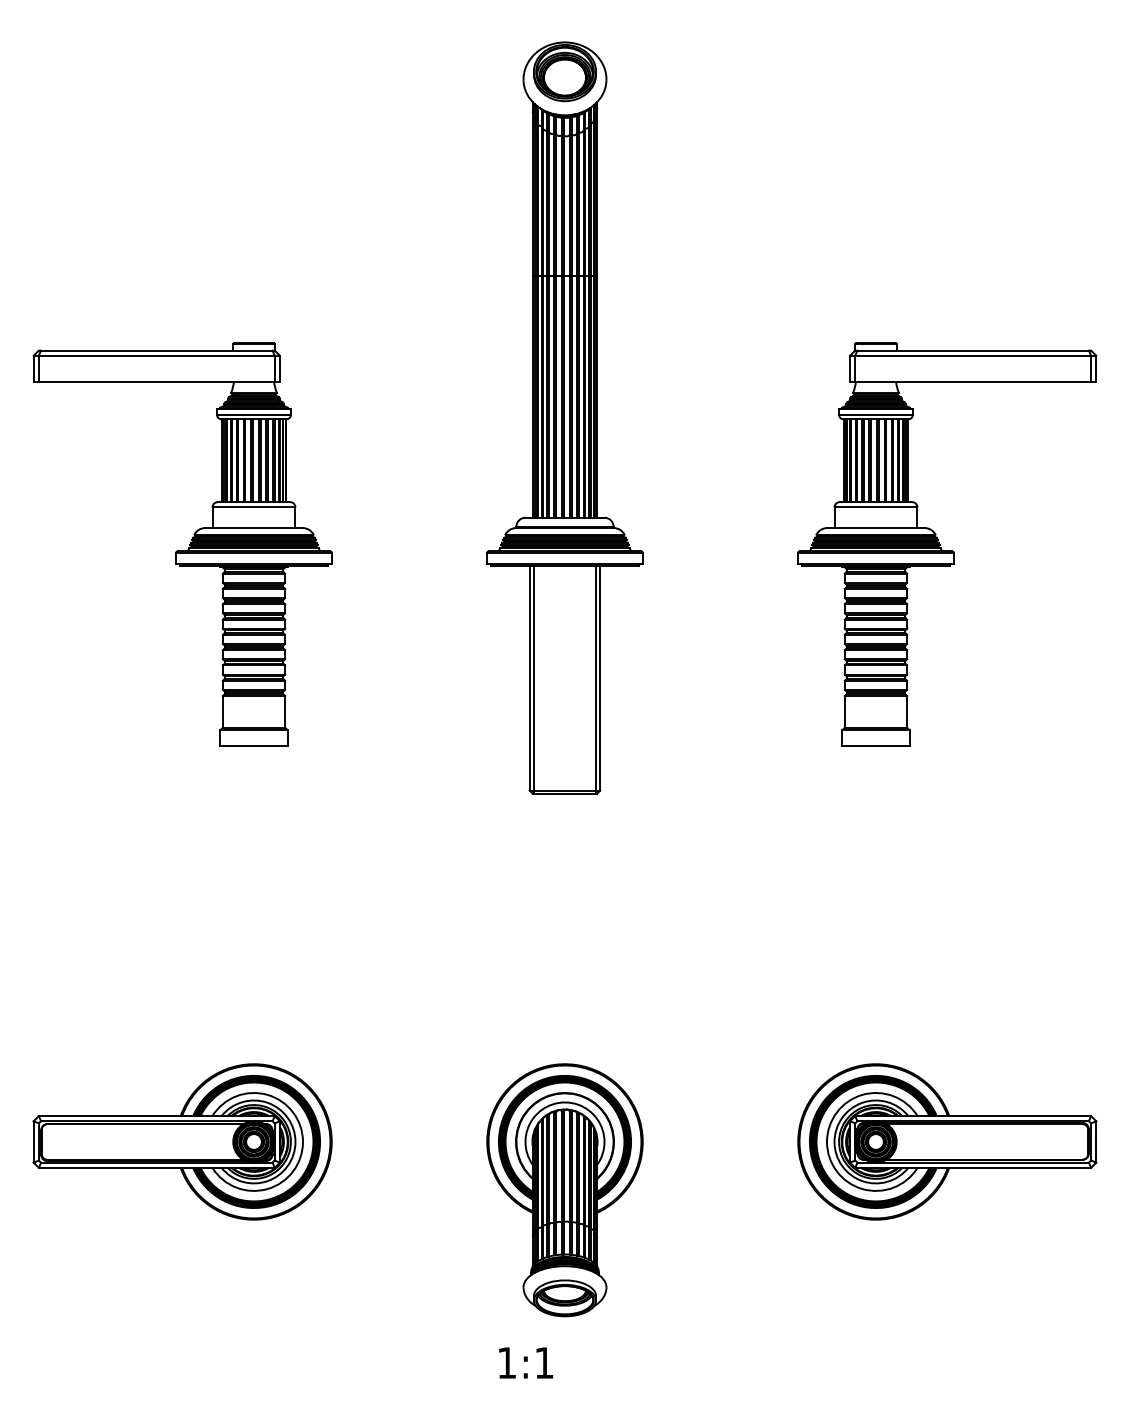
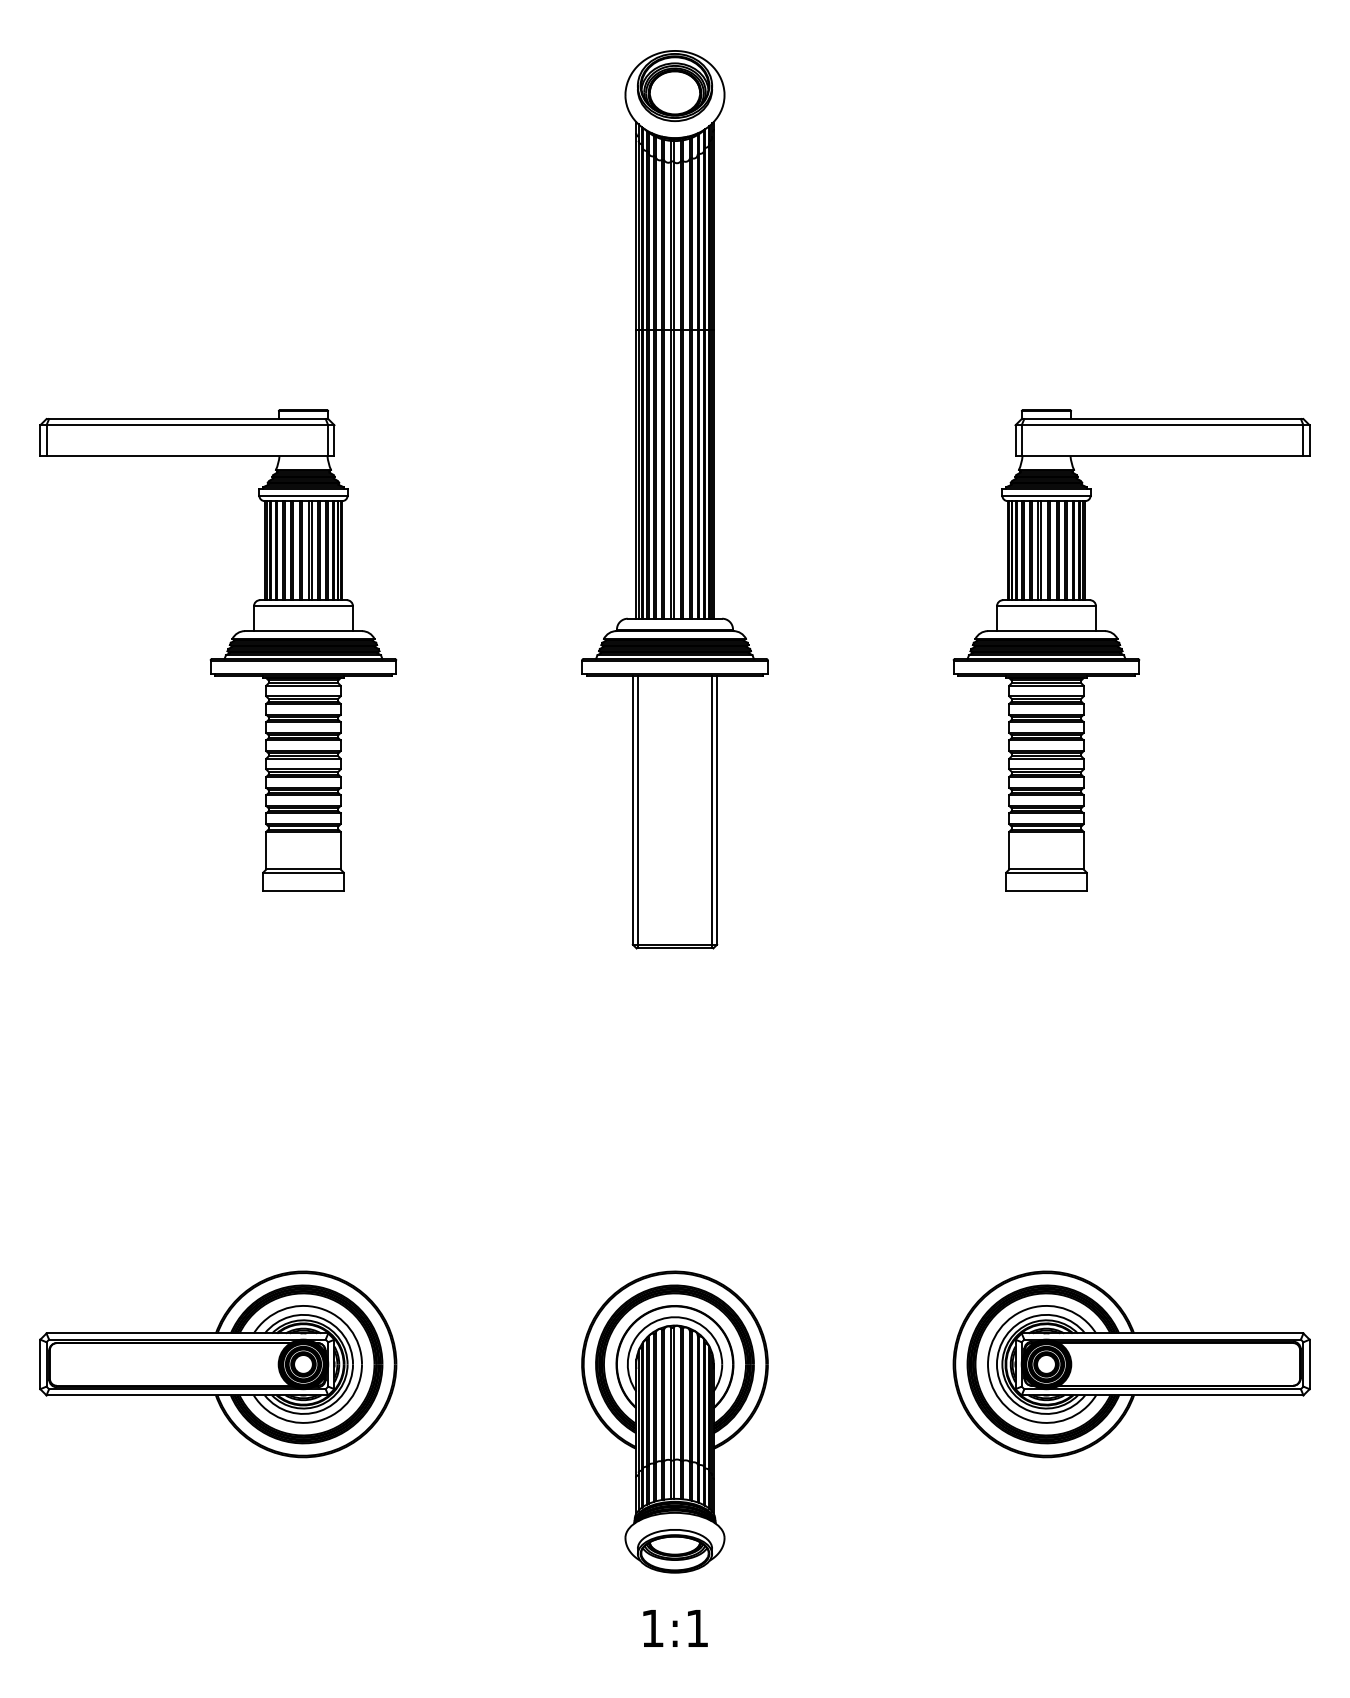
text: (526, 1363) -> (675, 1628), moved

